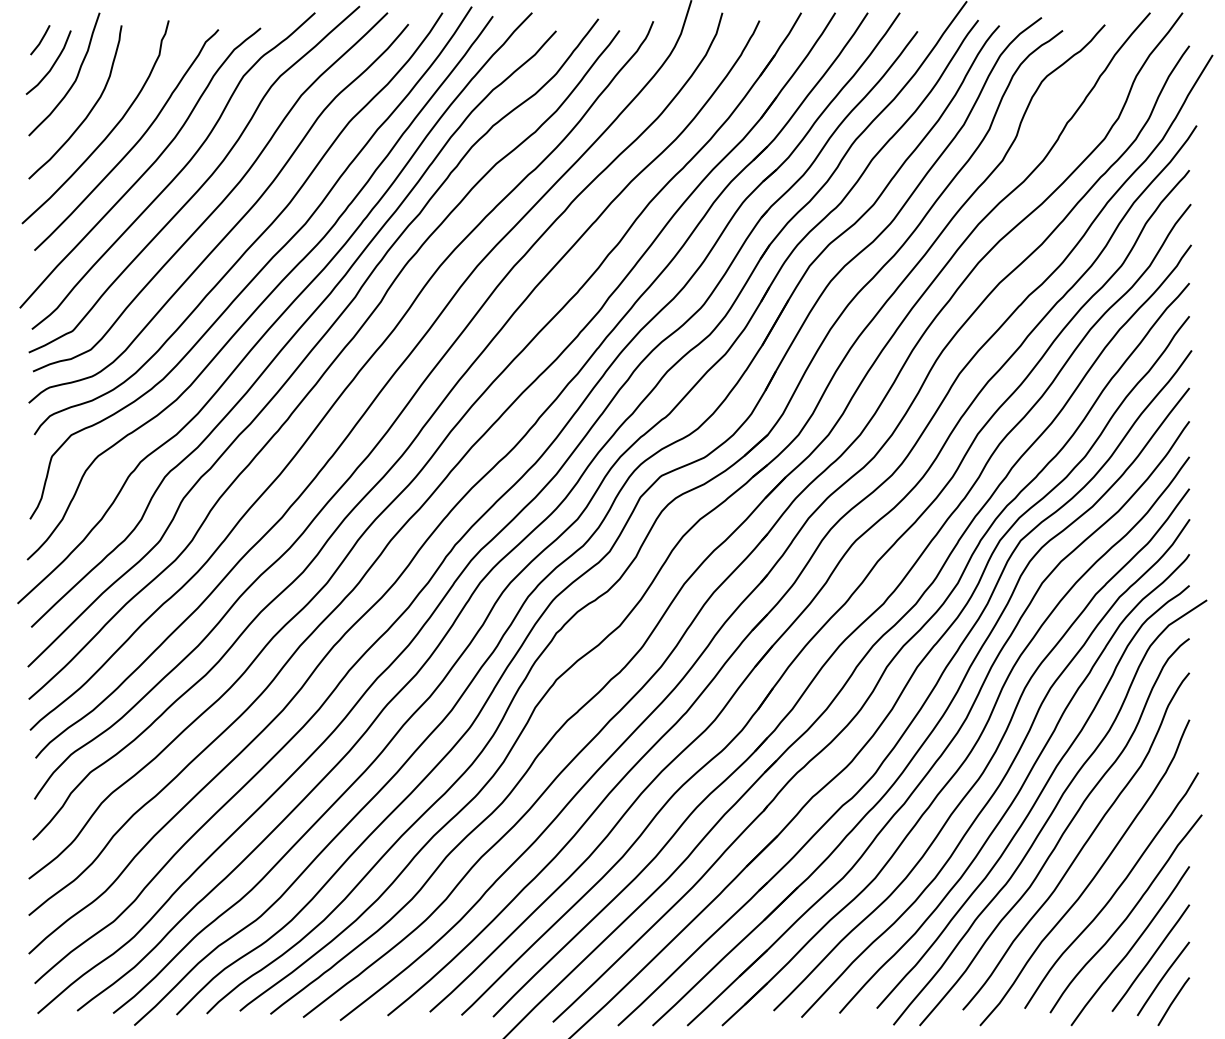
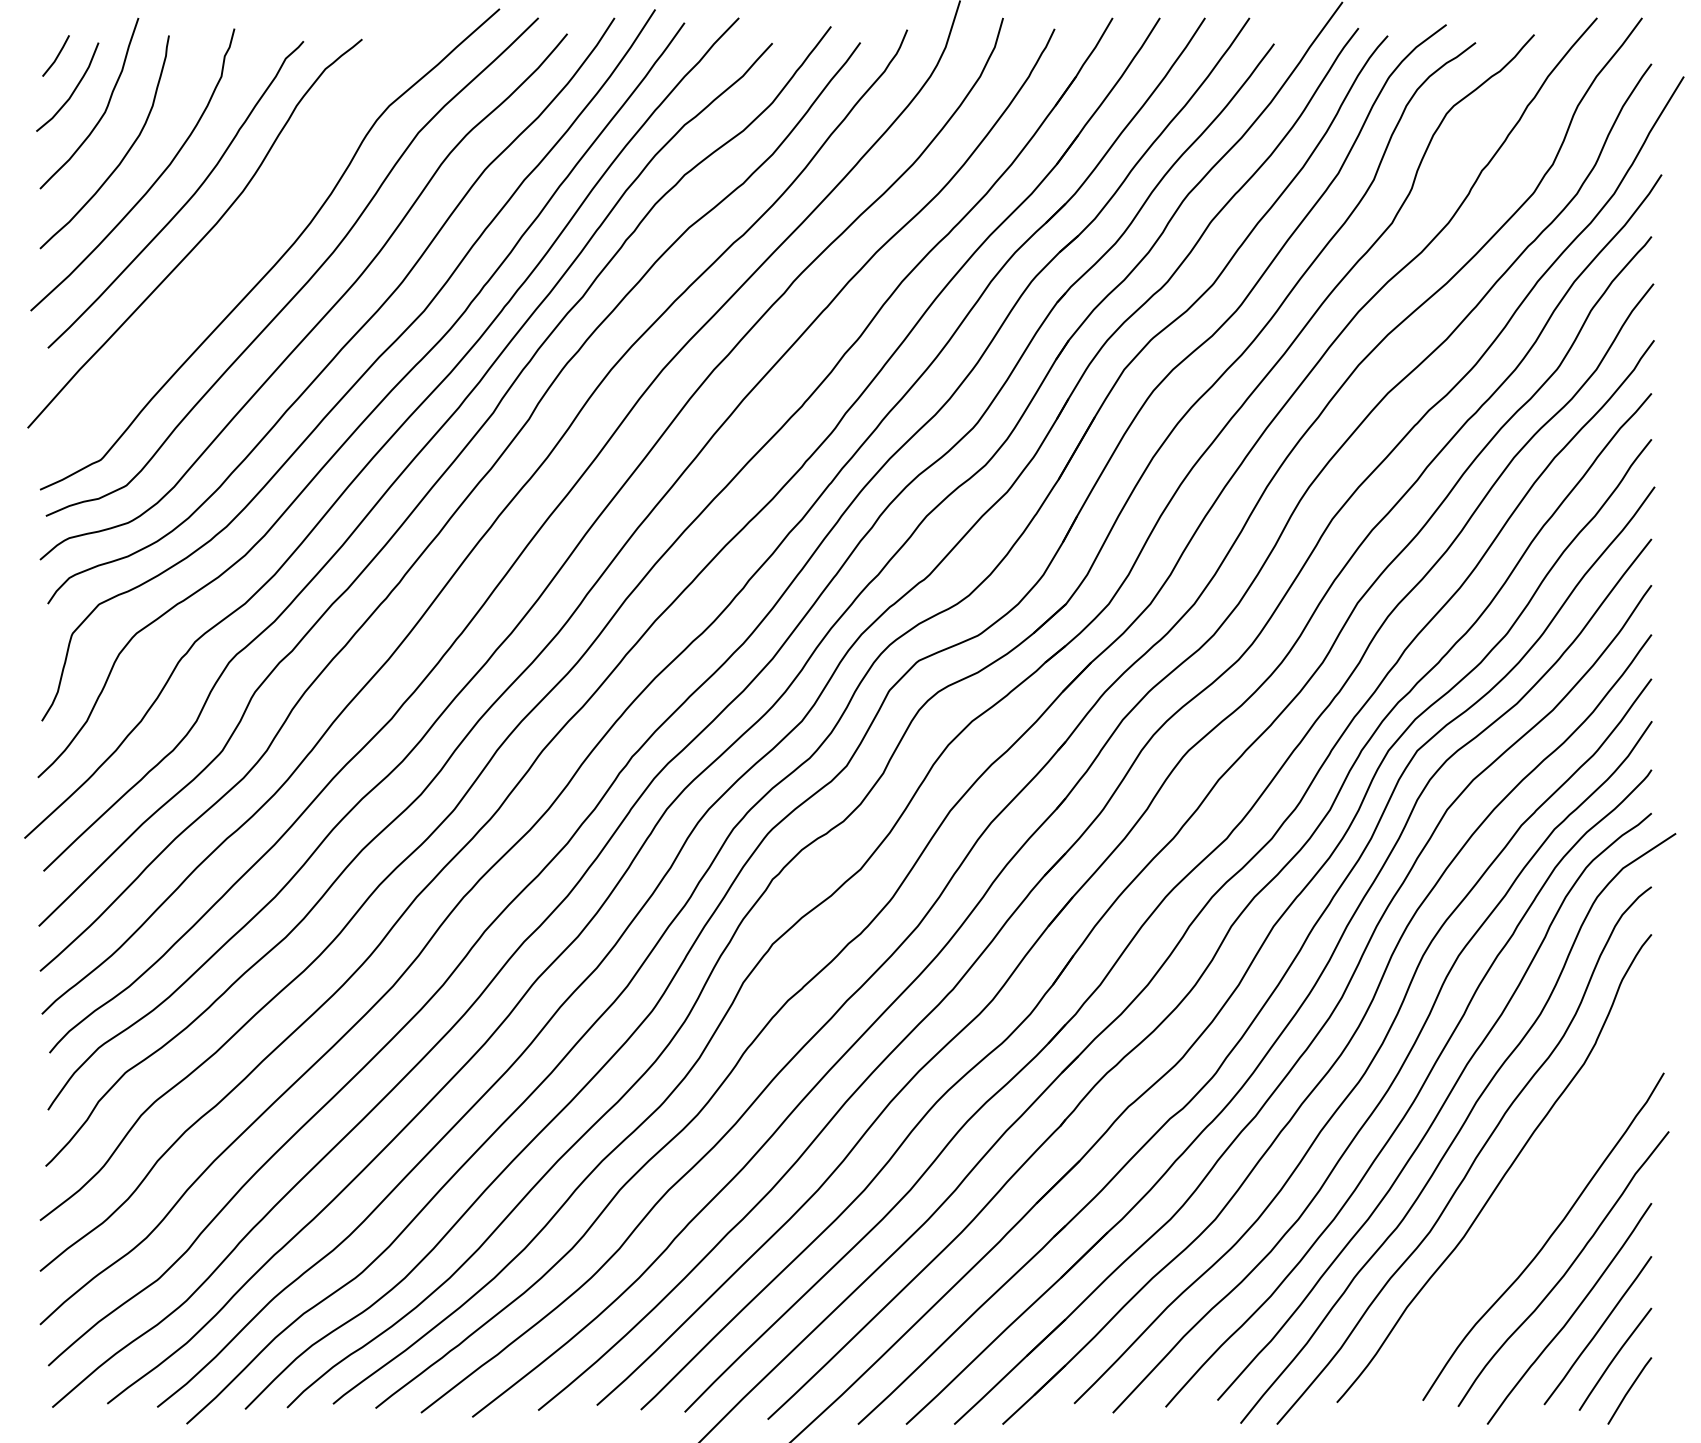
curve: (177, 173) -> (246, 241), removed
curve: (1093, 876) -> (1518, 1217), removed

